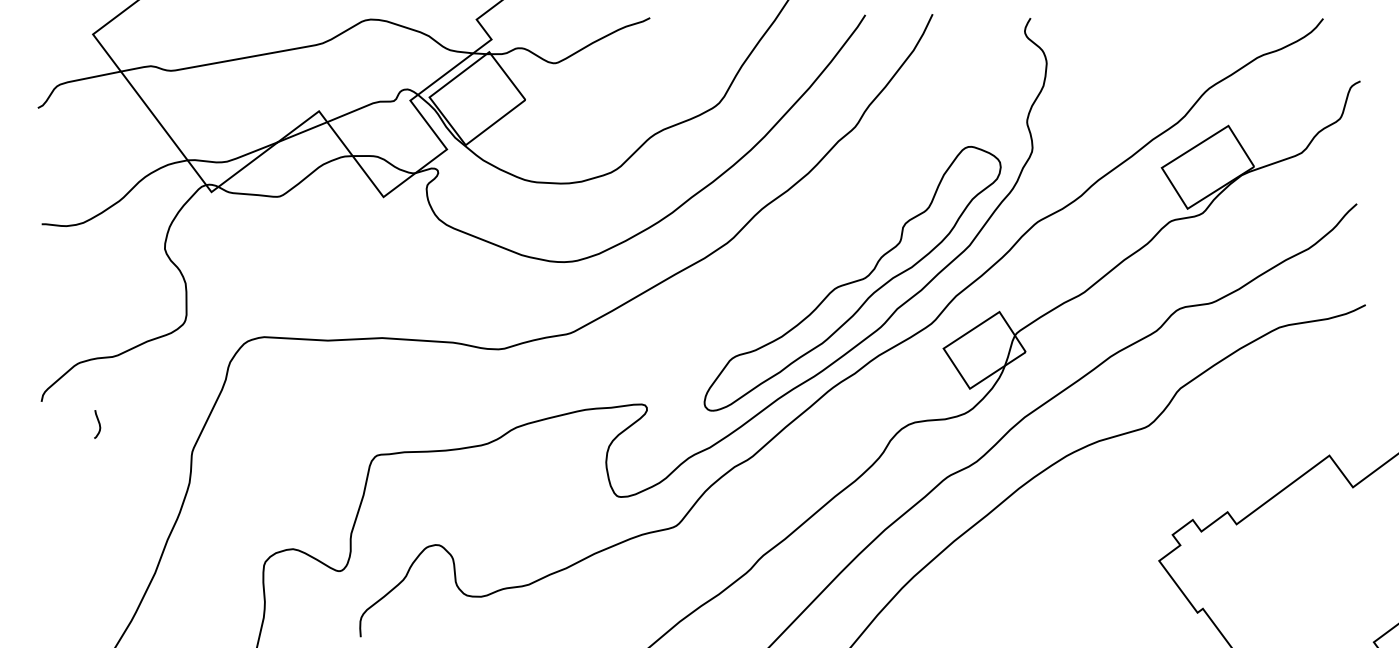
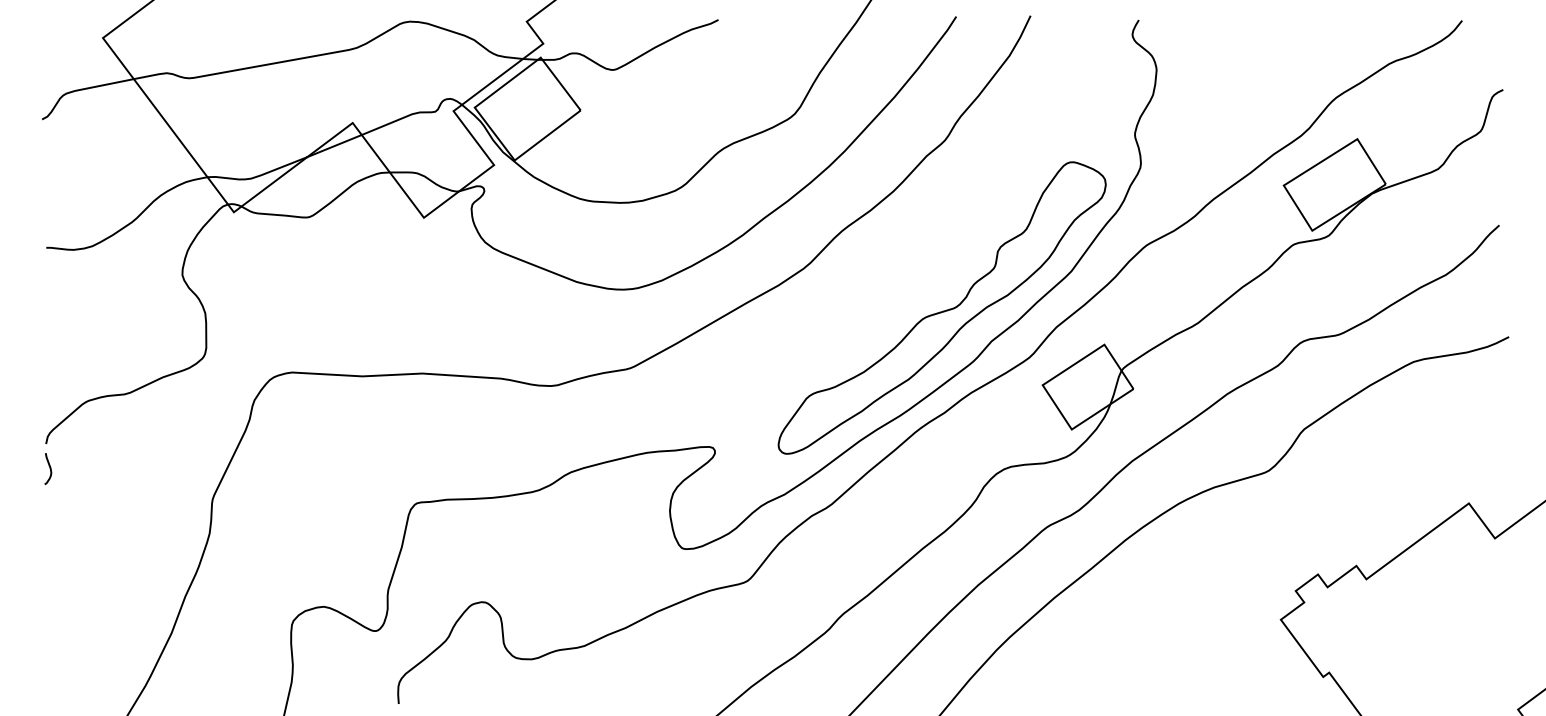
curve: (98, 424) -> (49, 469), moved

